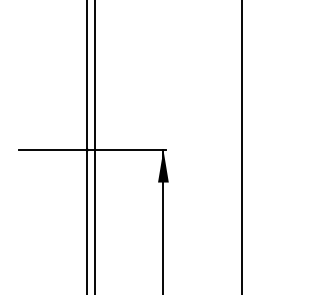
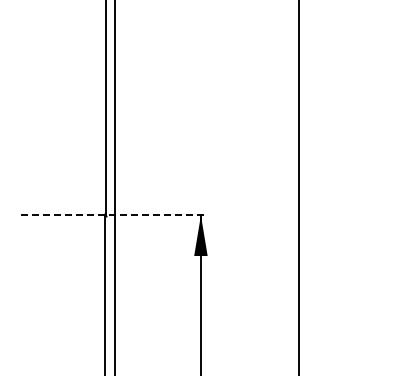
line: (92, 150) -> (112, 215), solid -> dashed

